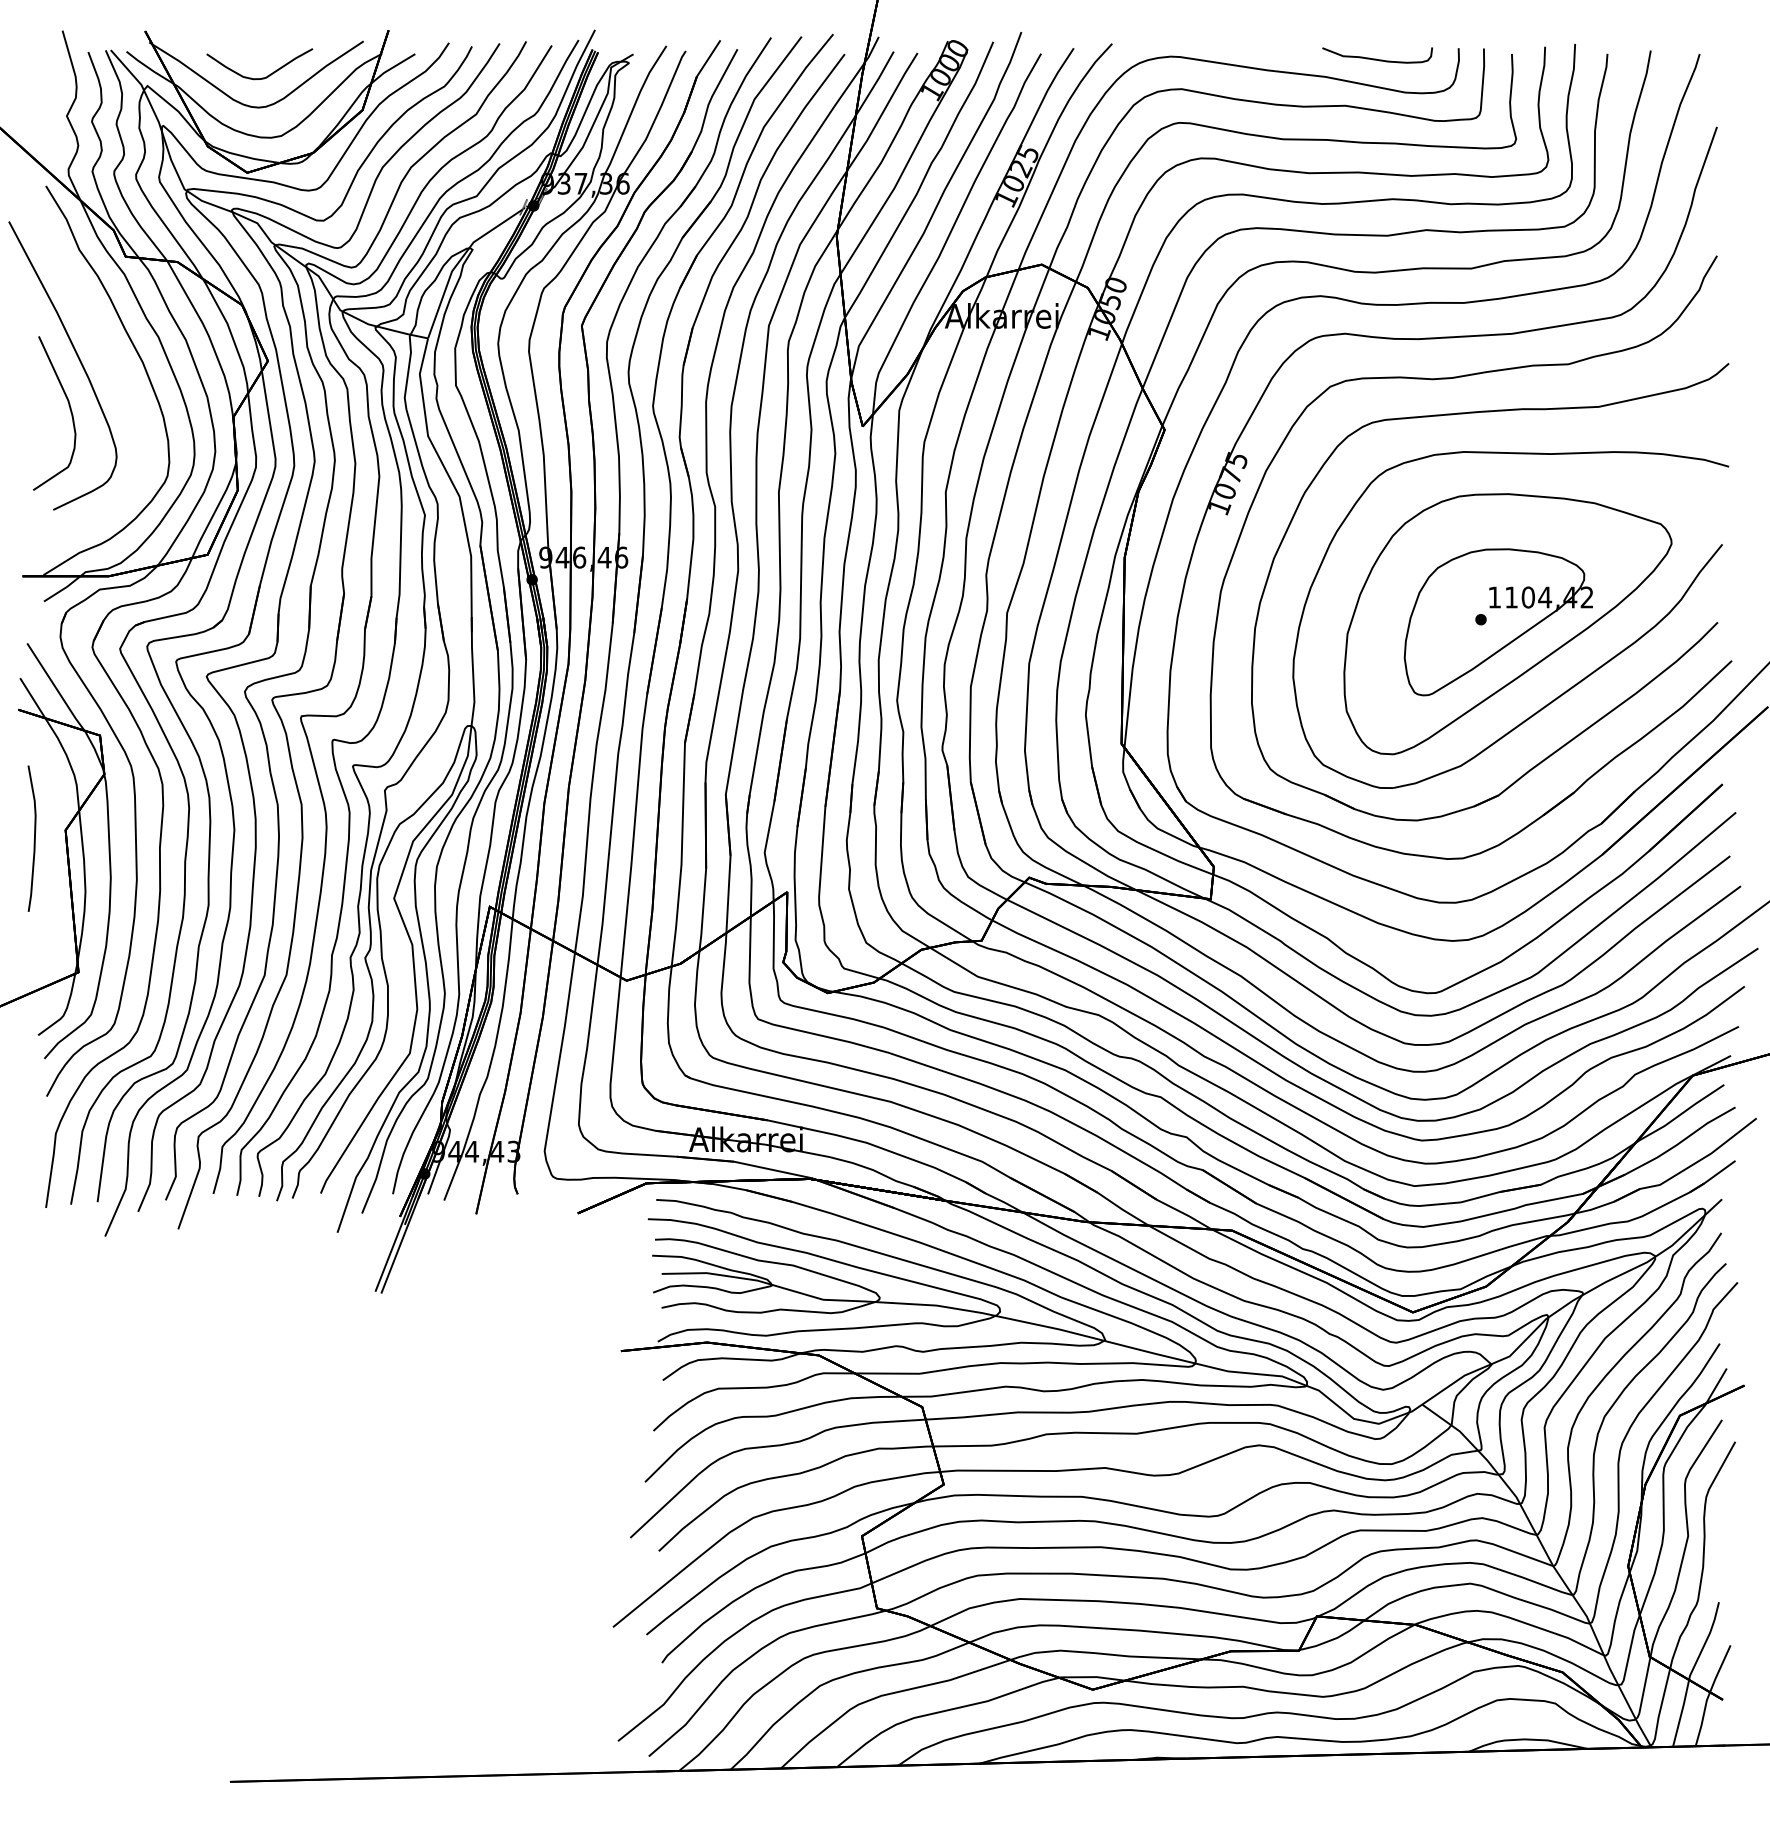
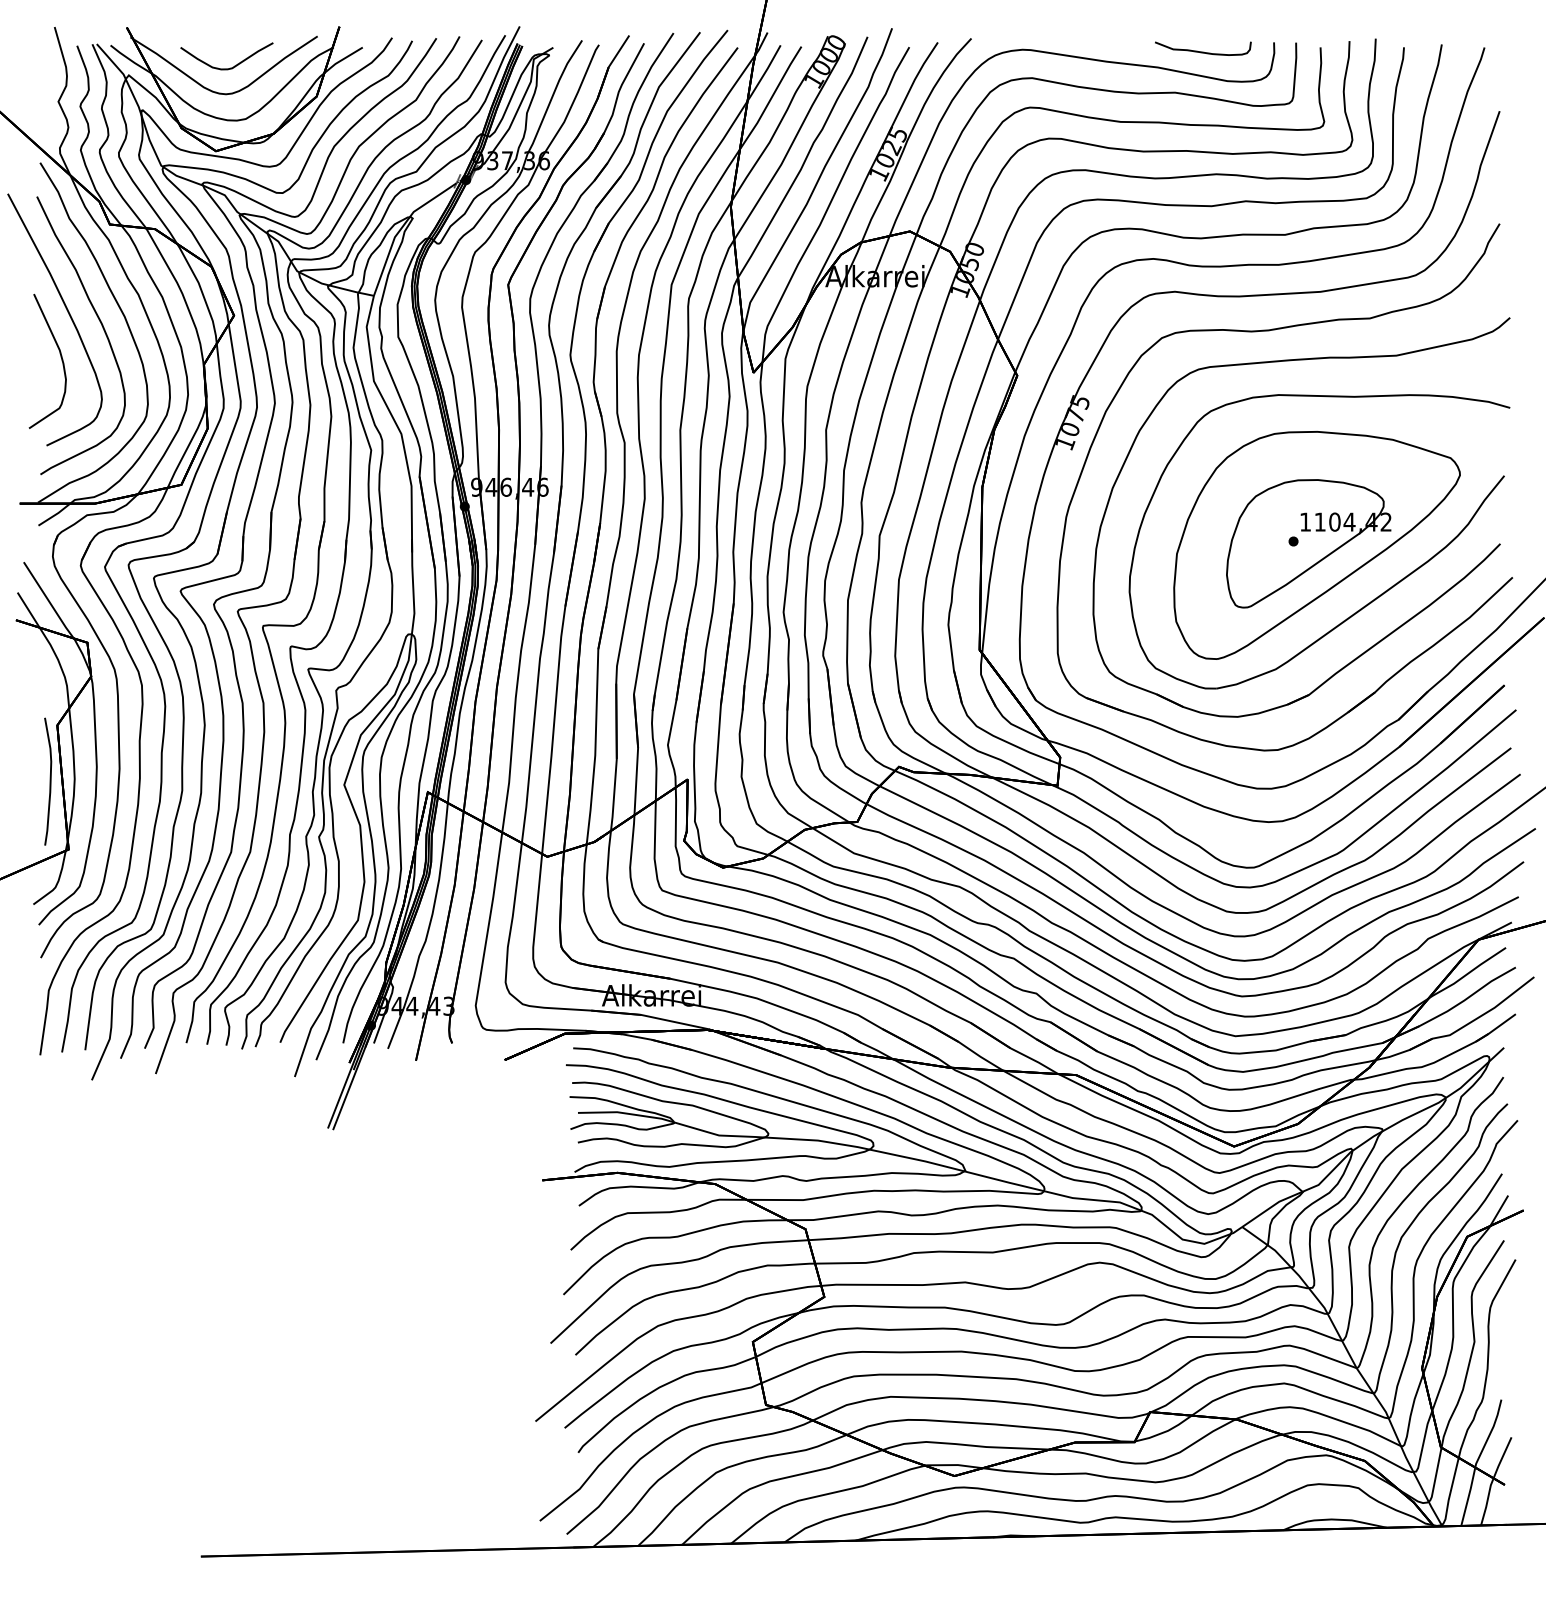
part: (116, 373) -> (101, 326), added
part: (31, 838) -> (47, 781), moved

